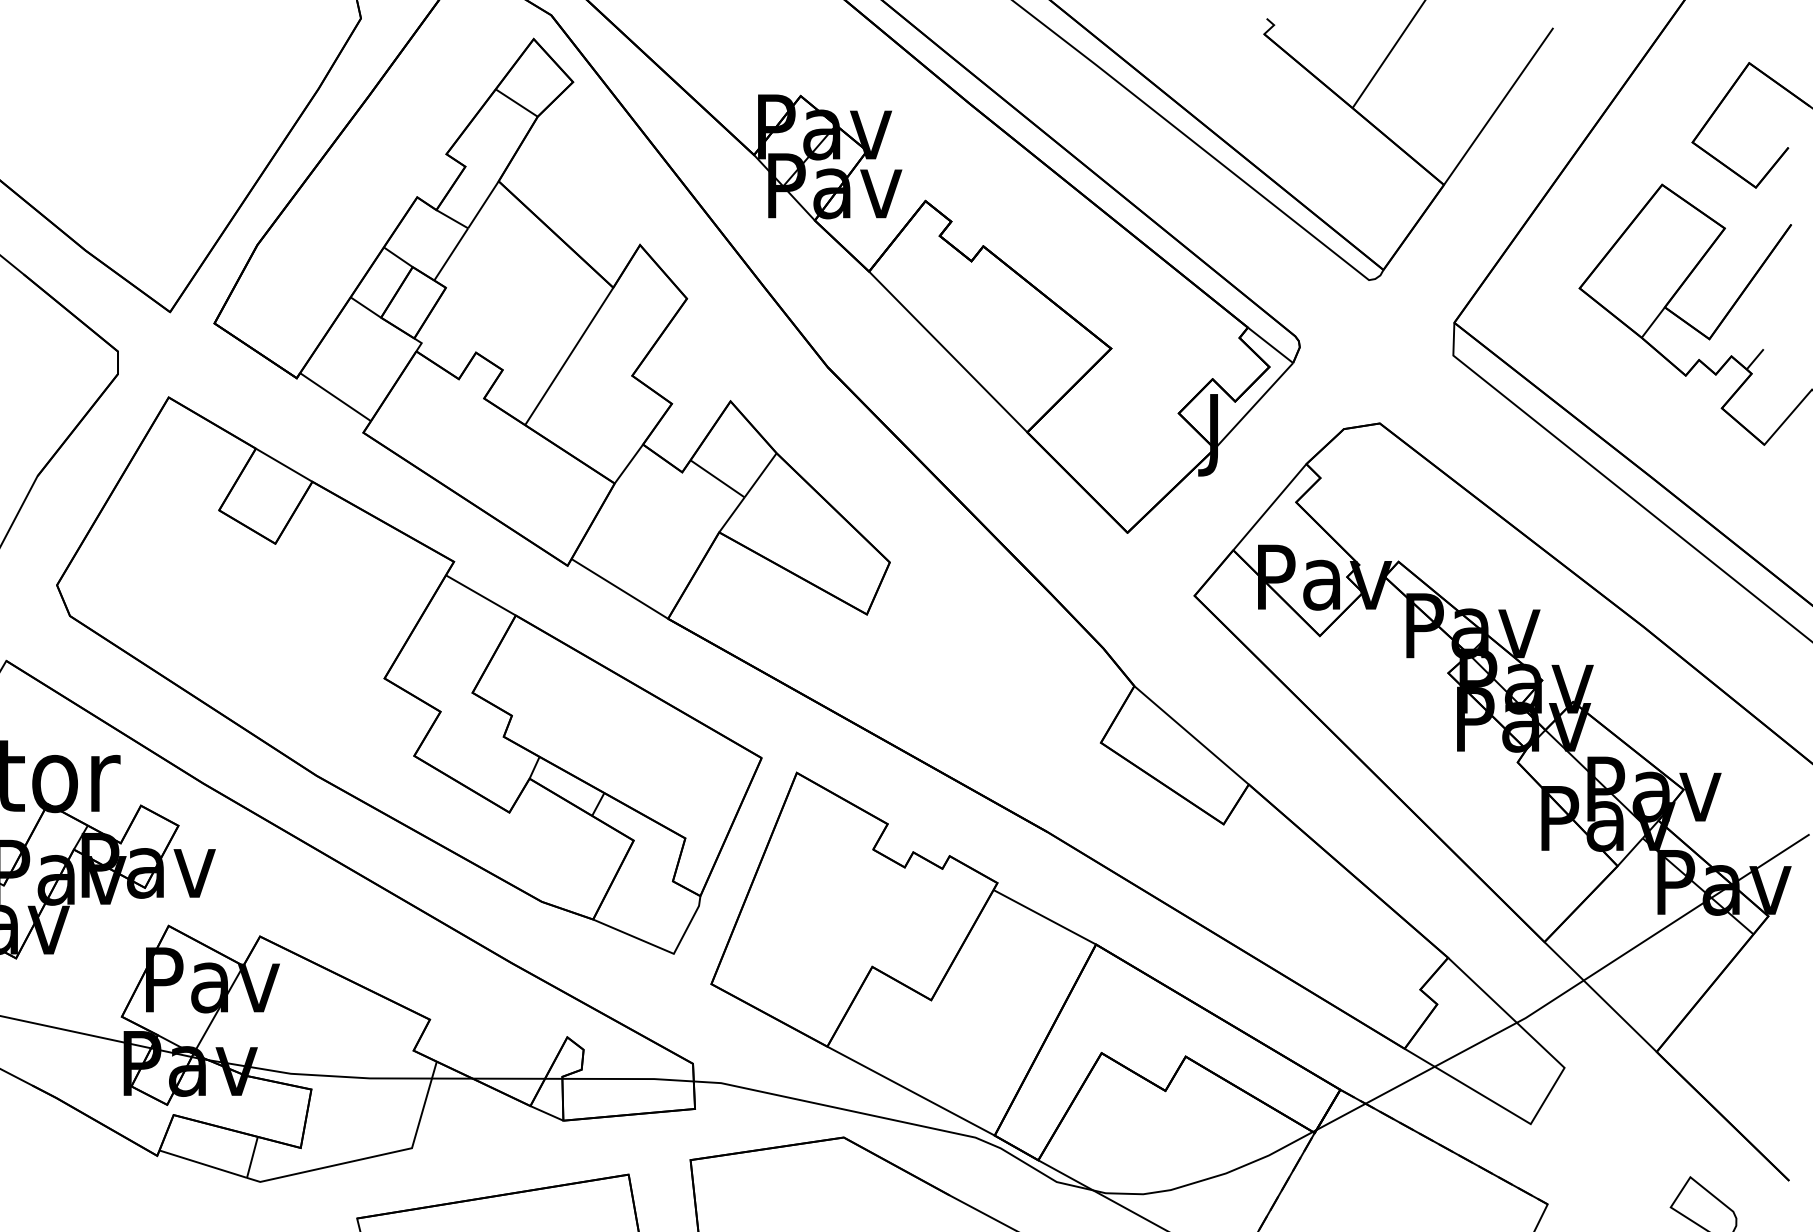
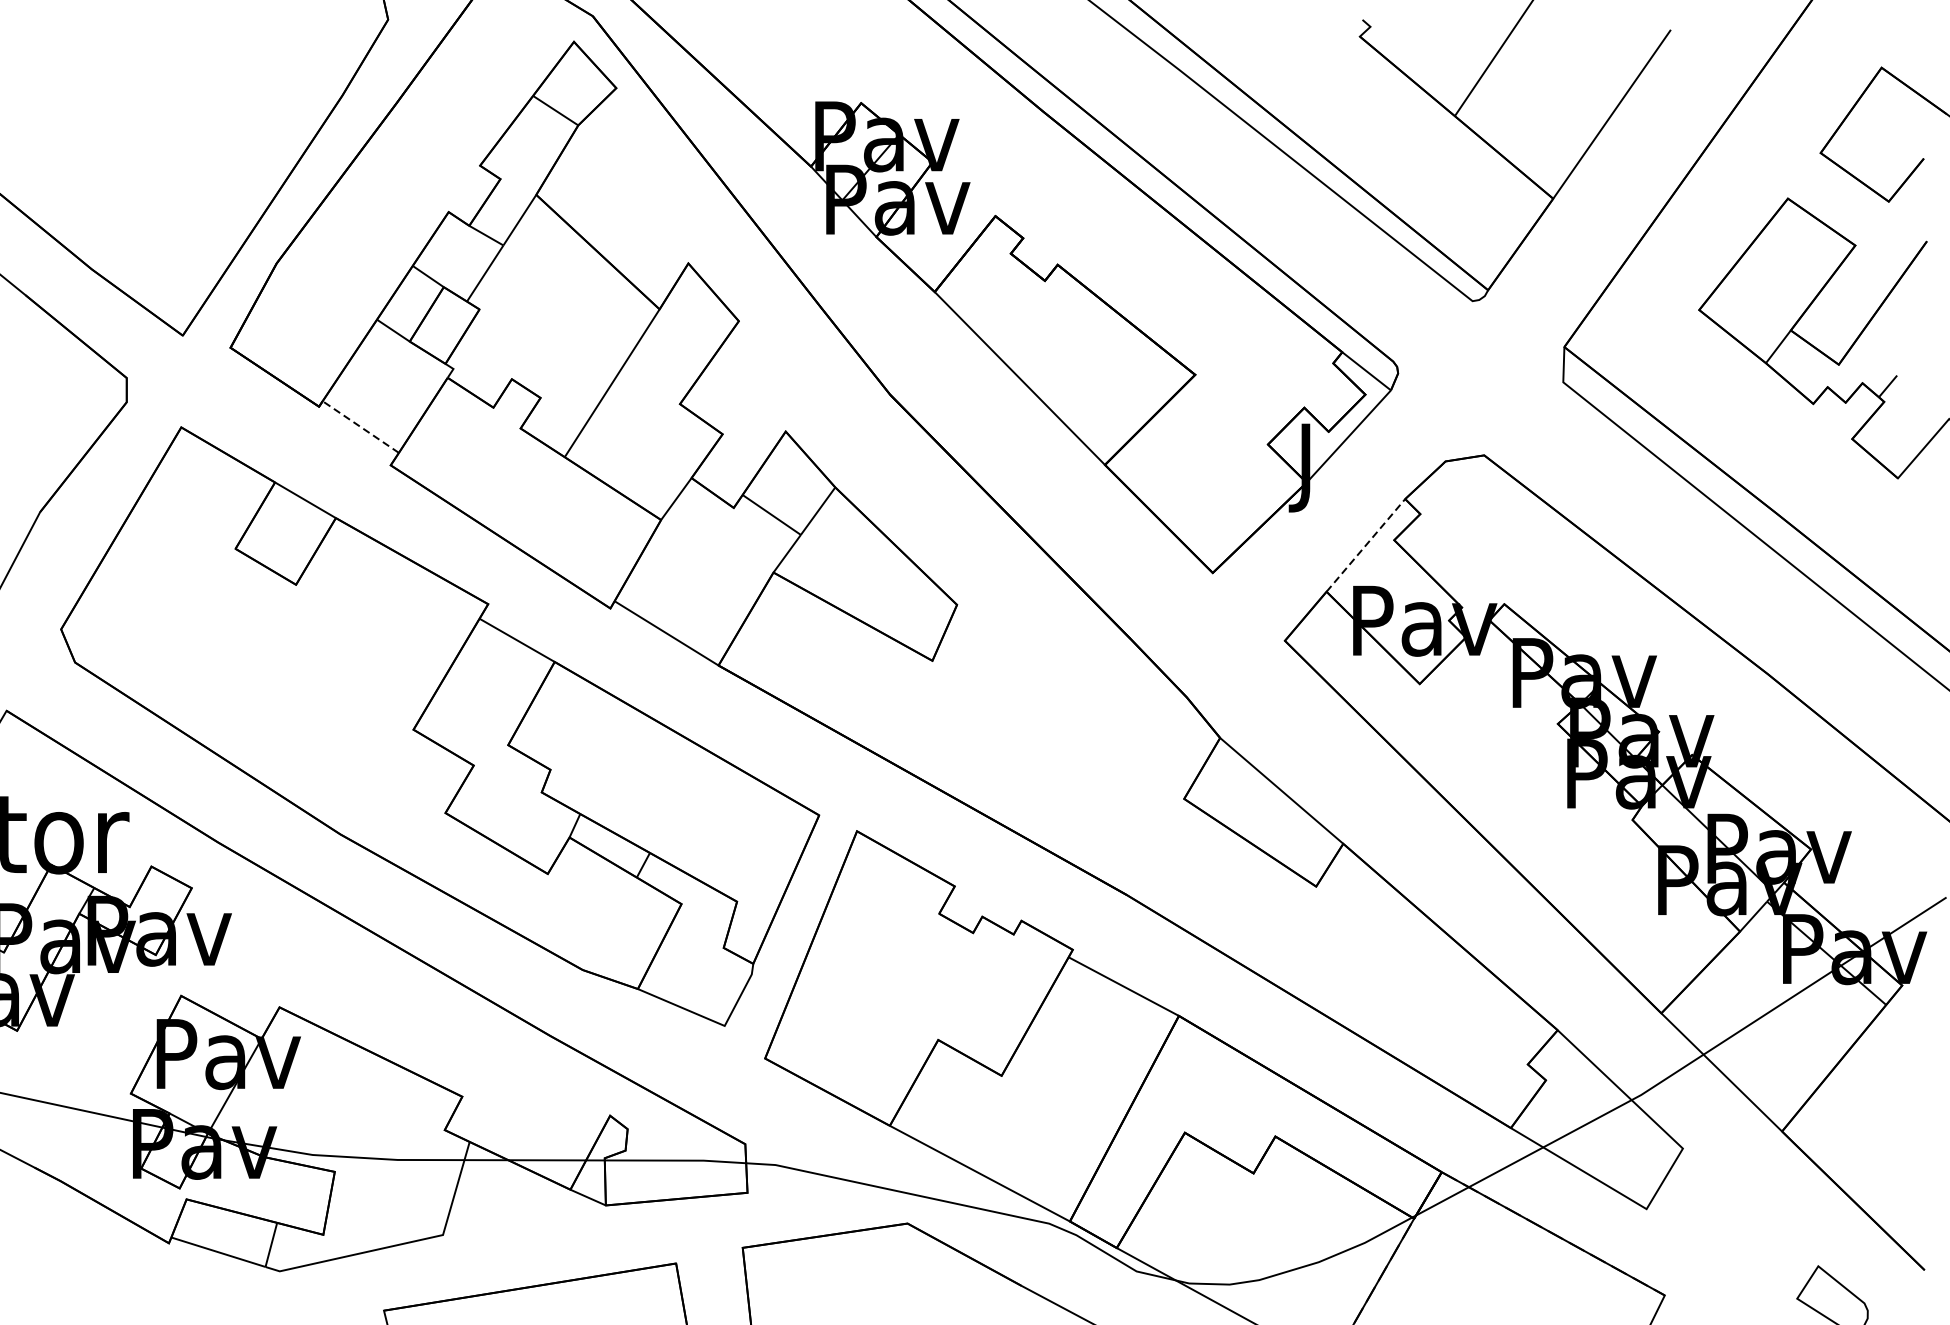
line: (335, 397) -> (360, 427), solid -> dashed
line: (1270, 506) -> (1366, 544), solid -> dashed

